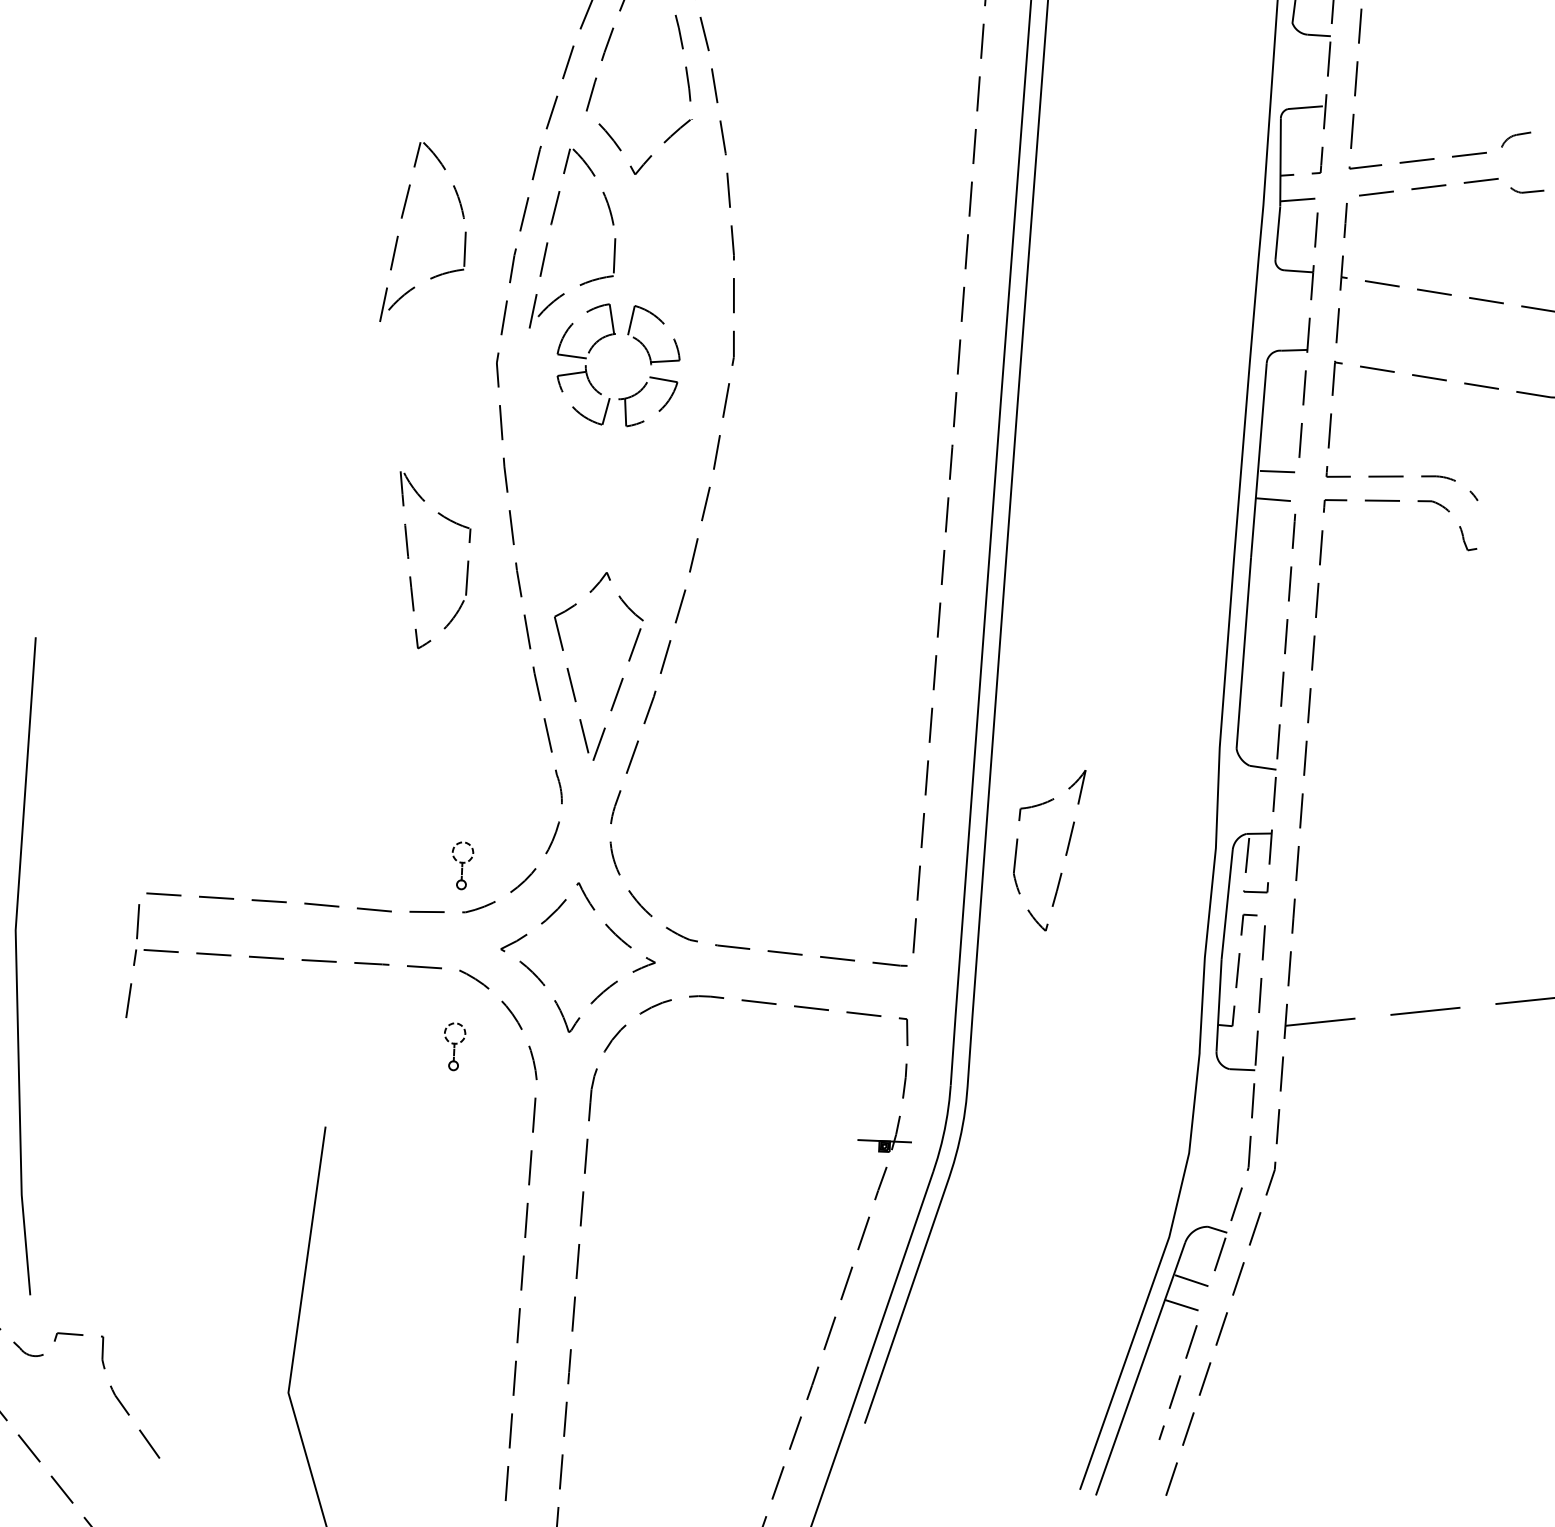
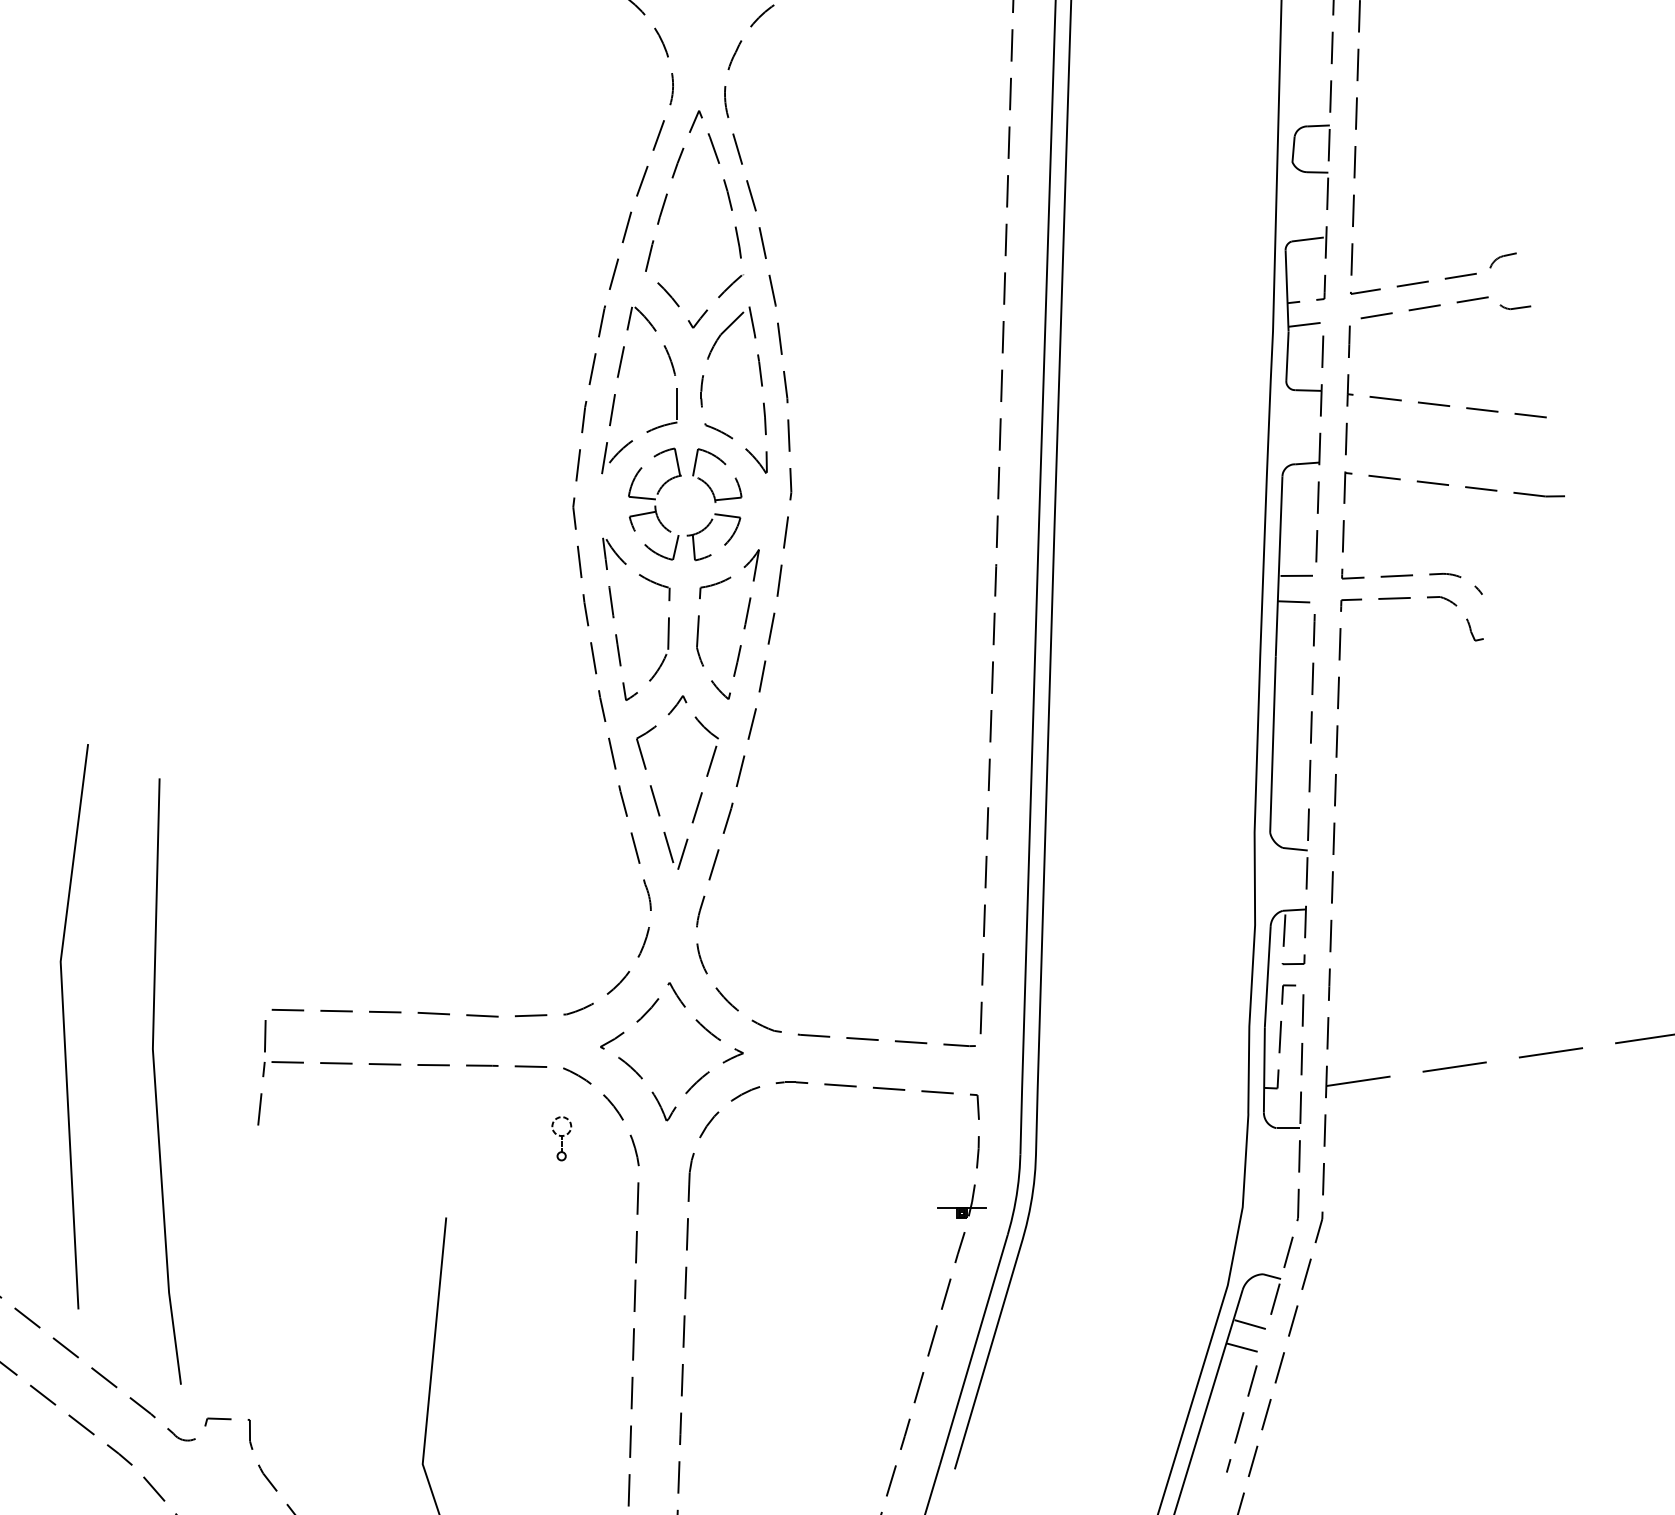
part: (402, 219) -> (480, 378), removed
part: (705, 236) -> (760, 382), added
part: (409, 558) -> (614, 617), moved
part: (1065, 853) -> (743, 627), moved
part: (462, 865) -> (561, 971), removed

